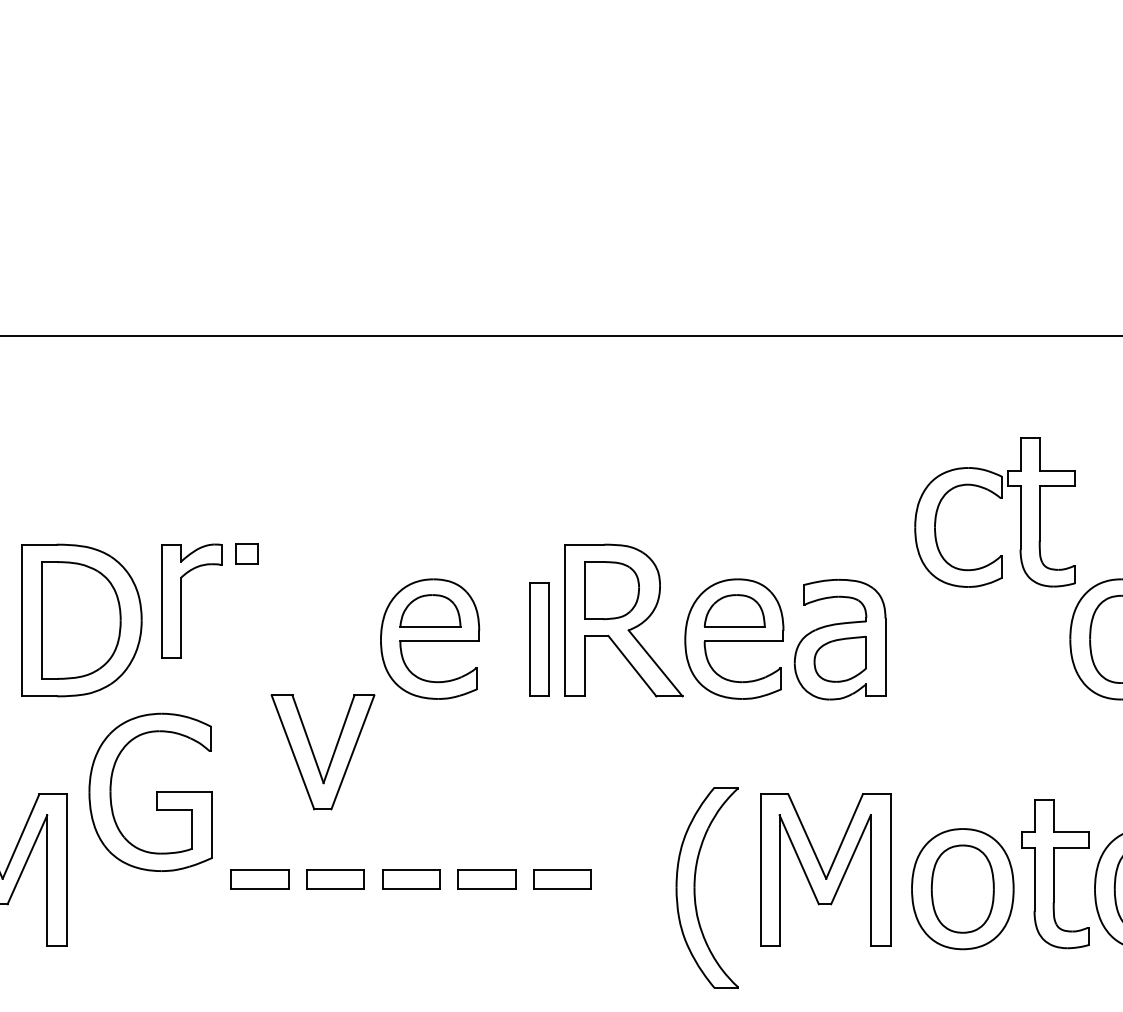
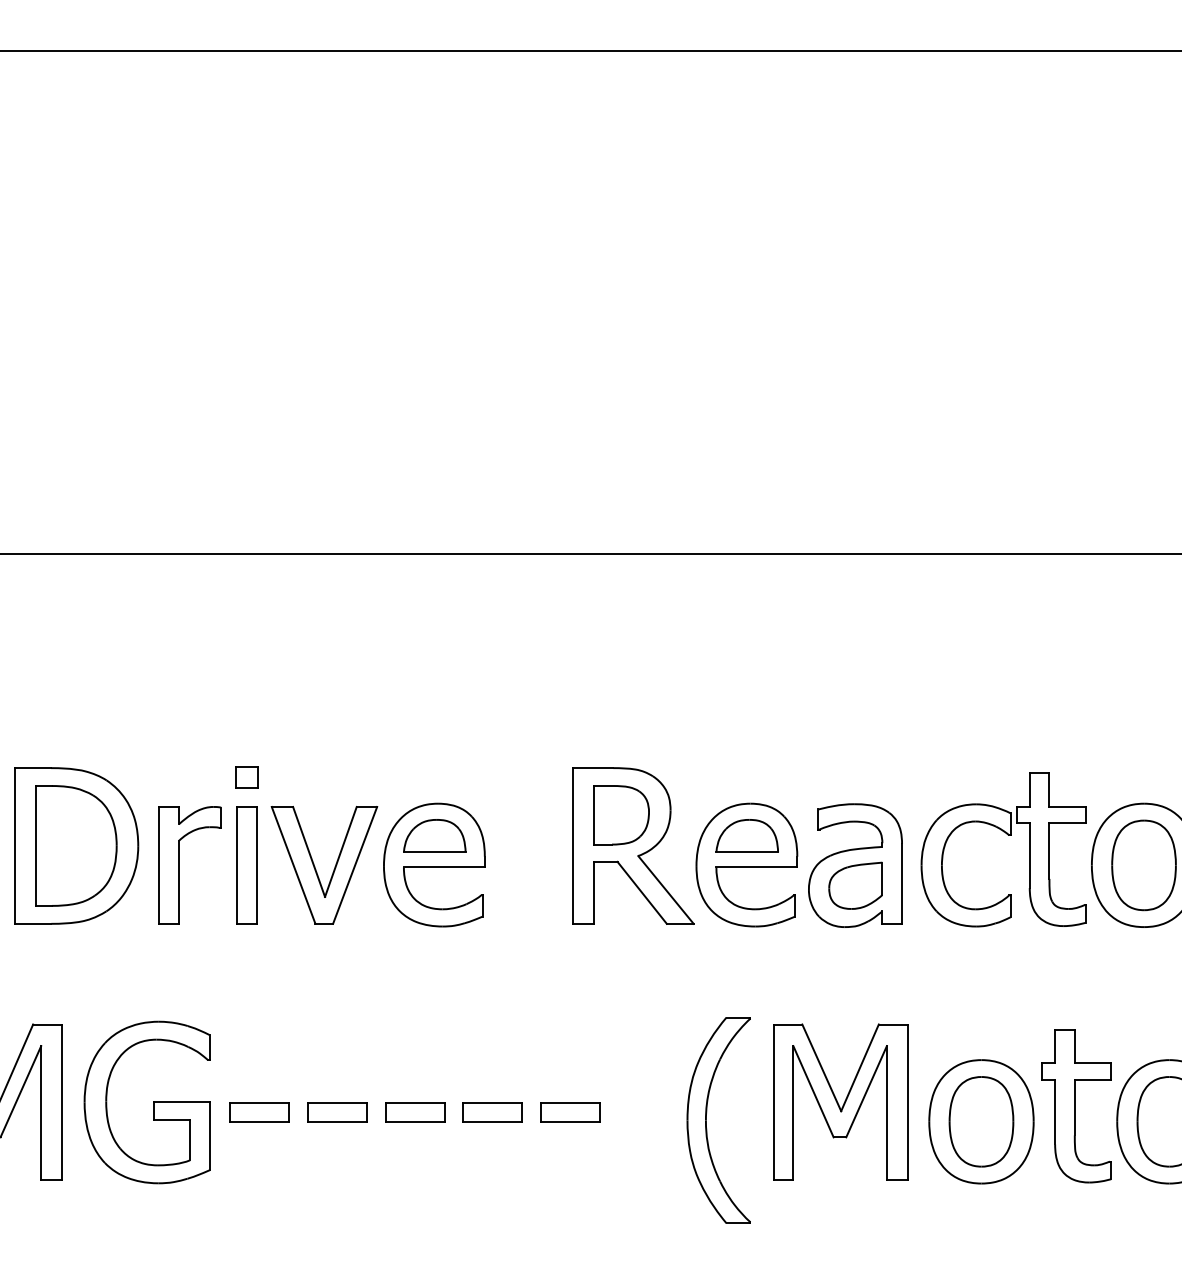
part: (998, 498) -> (1007, 835), moved
part: (181, 601) -> (179, 865), moved
part: (539, 639) -> (246, 865), moved
part: (315, 756) -> (316, 869), moved
part: (156, 792) -> (153, 1102), moved

